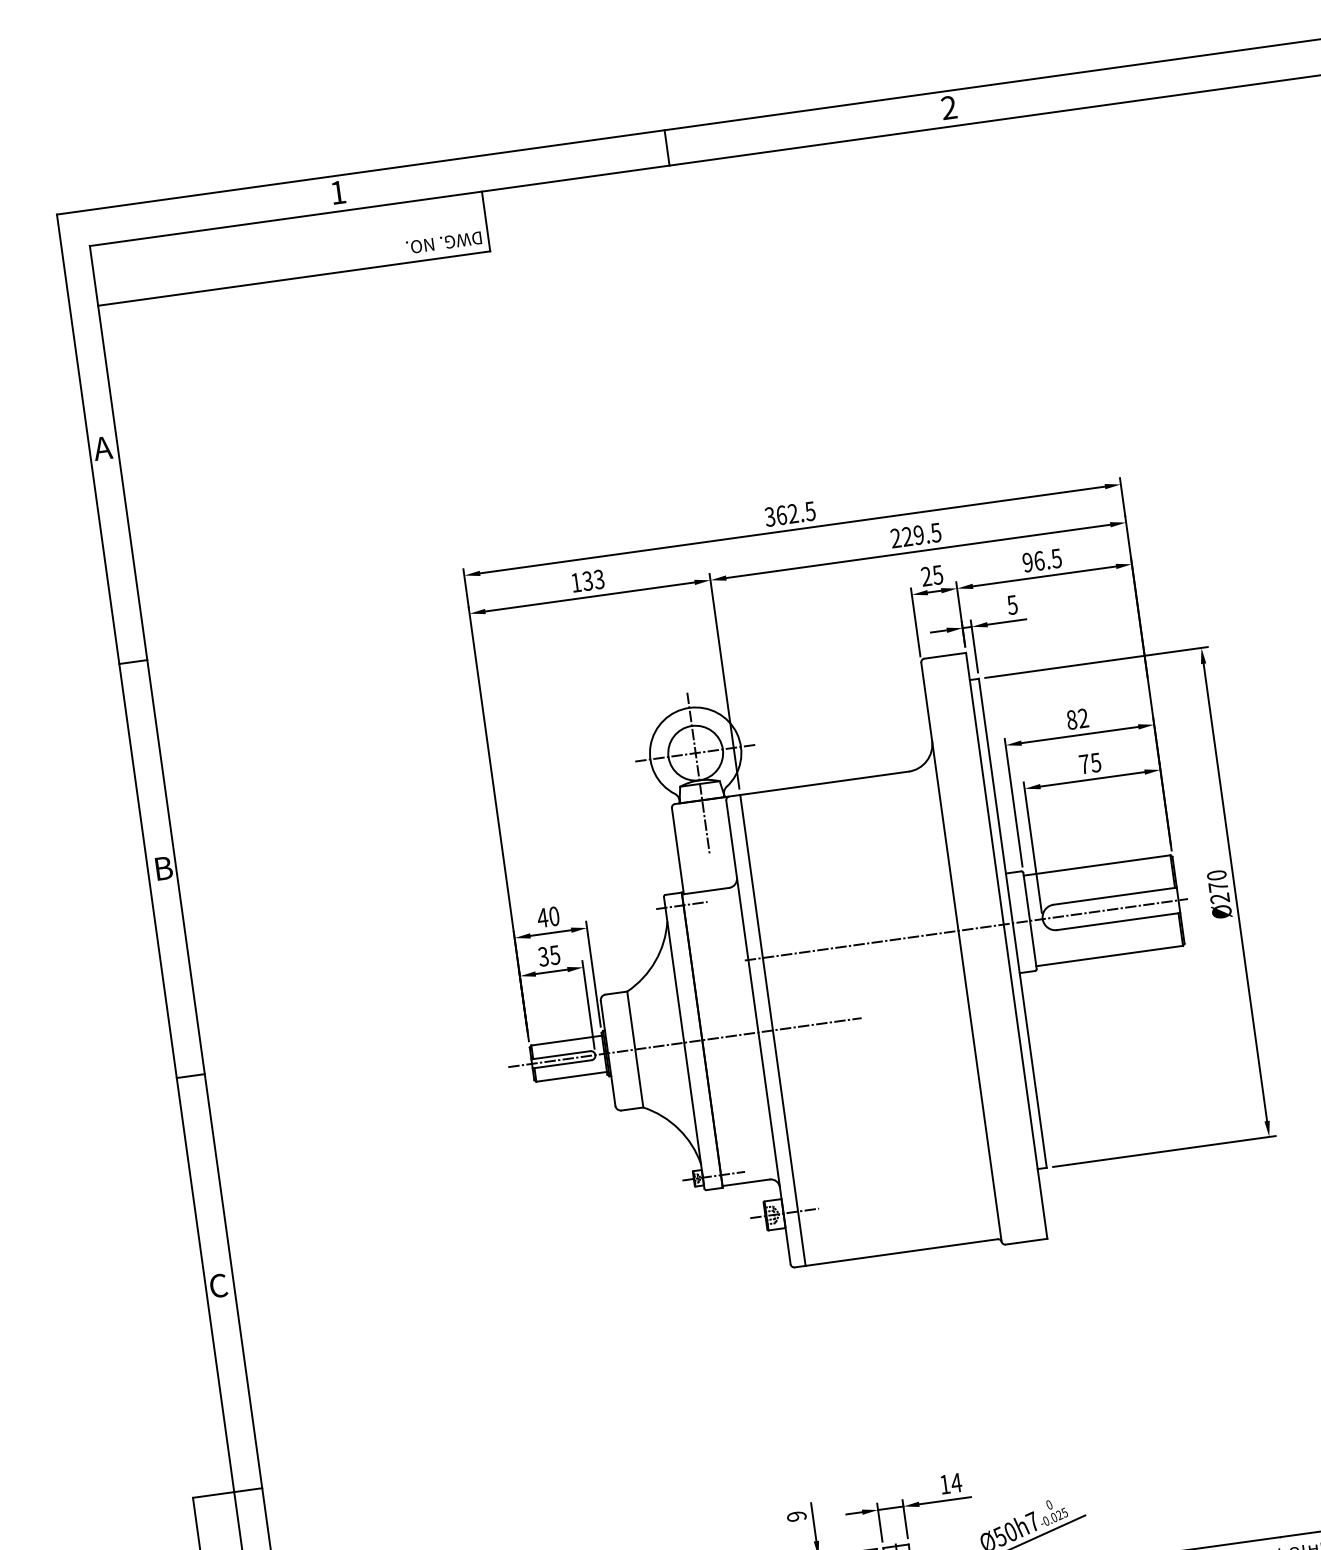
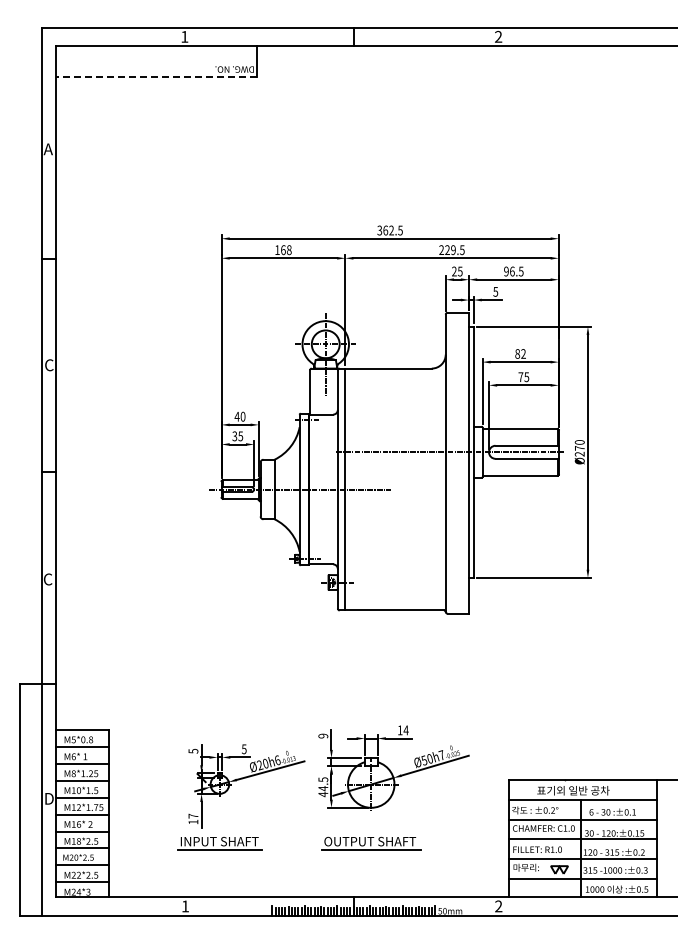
line: (294, 279) -> (156, 77), solid -> dashed
text: (593, 580) -> (286, 250), 133 -> 168
text: (163, 868) -> (49, 365), B -> C

